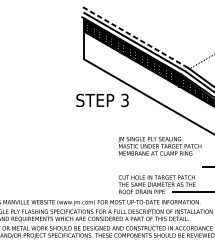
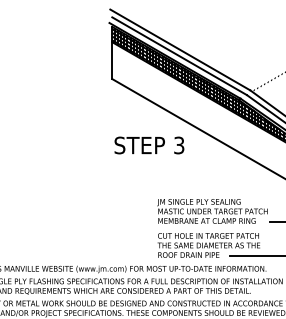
line: (135, 37) -> (180, 49), dashed -> solid
text: (102, 100) -> (149, 145), moved
text: (159, 146) -> (212, 211), moved

